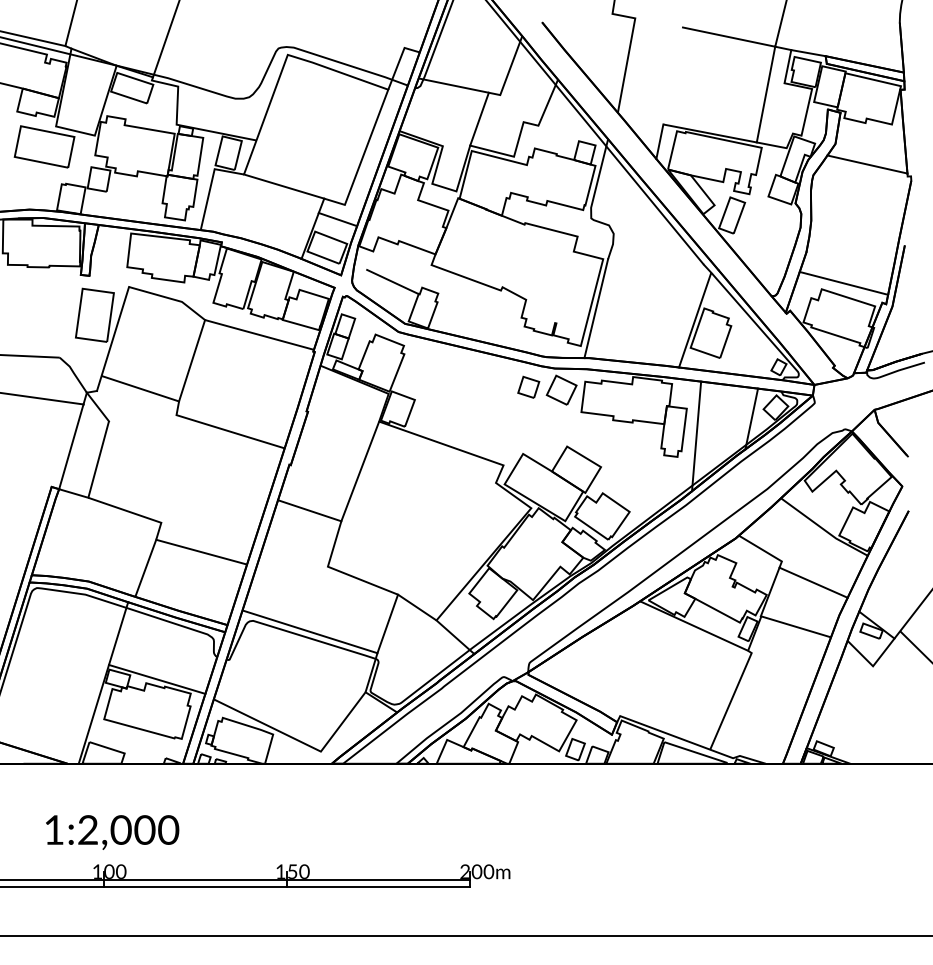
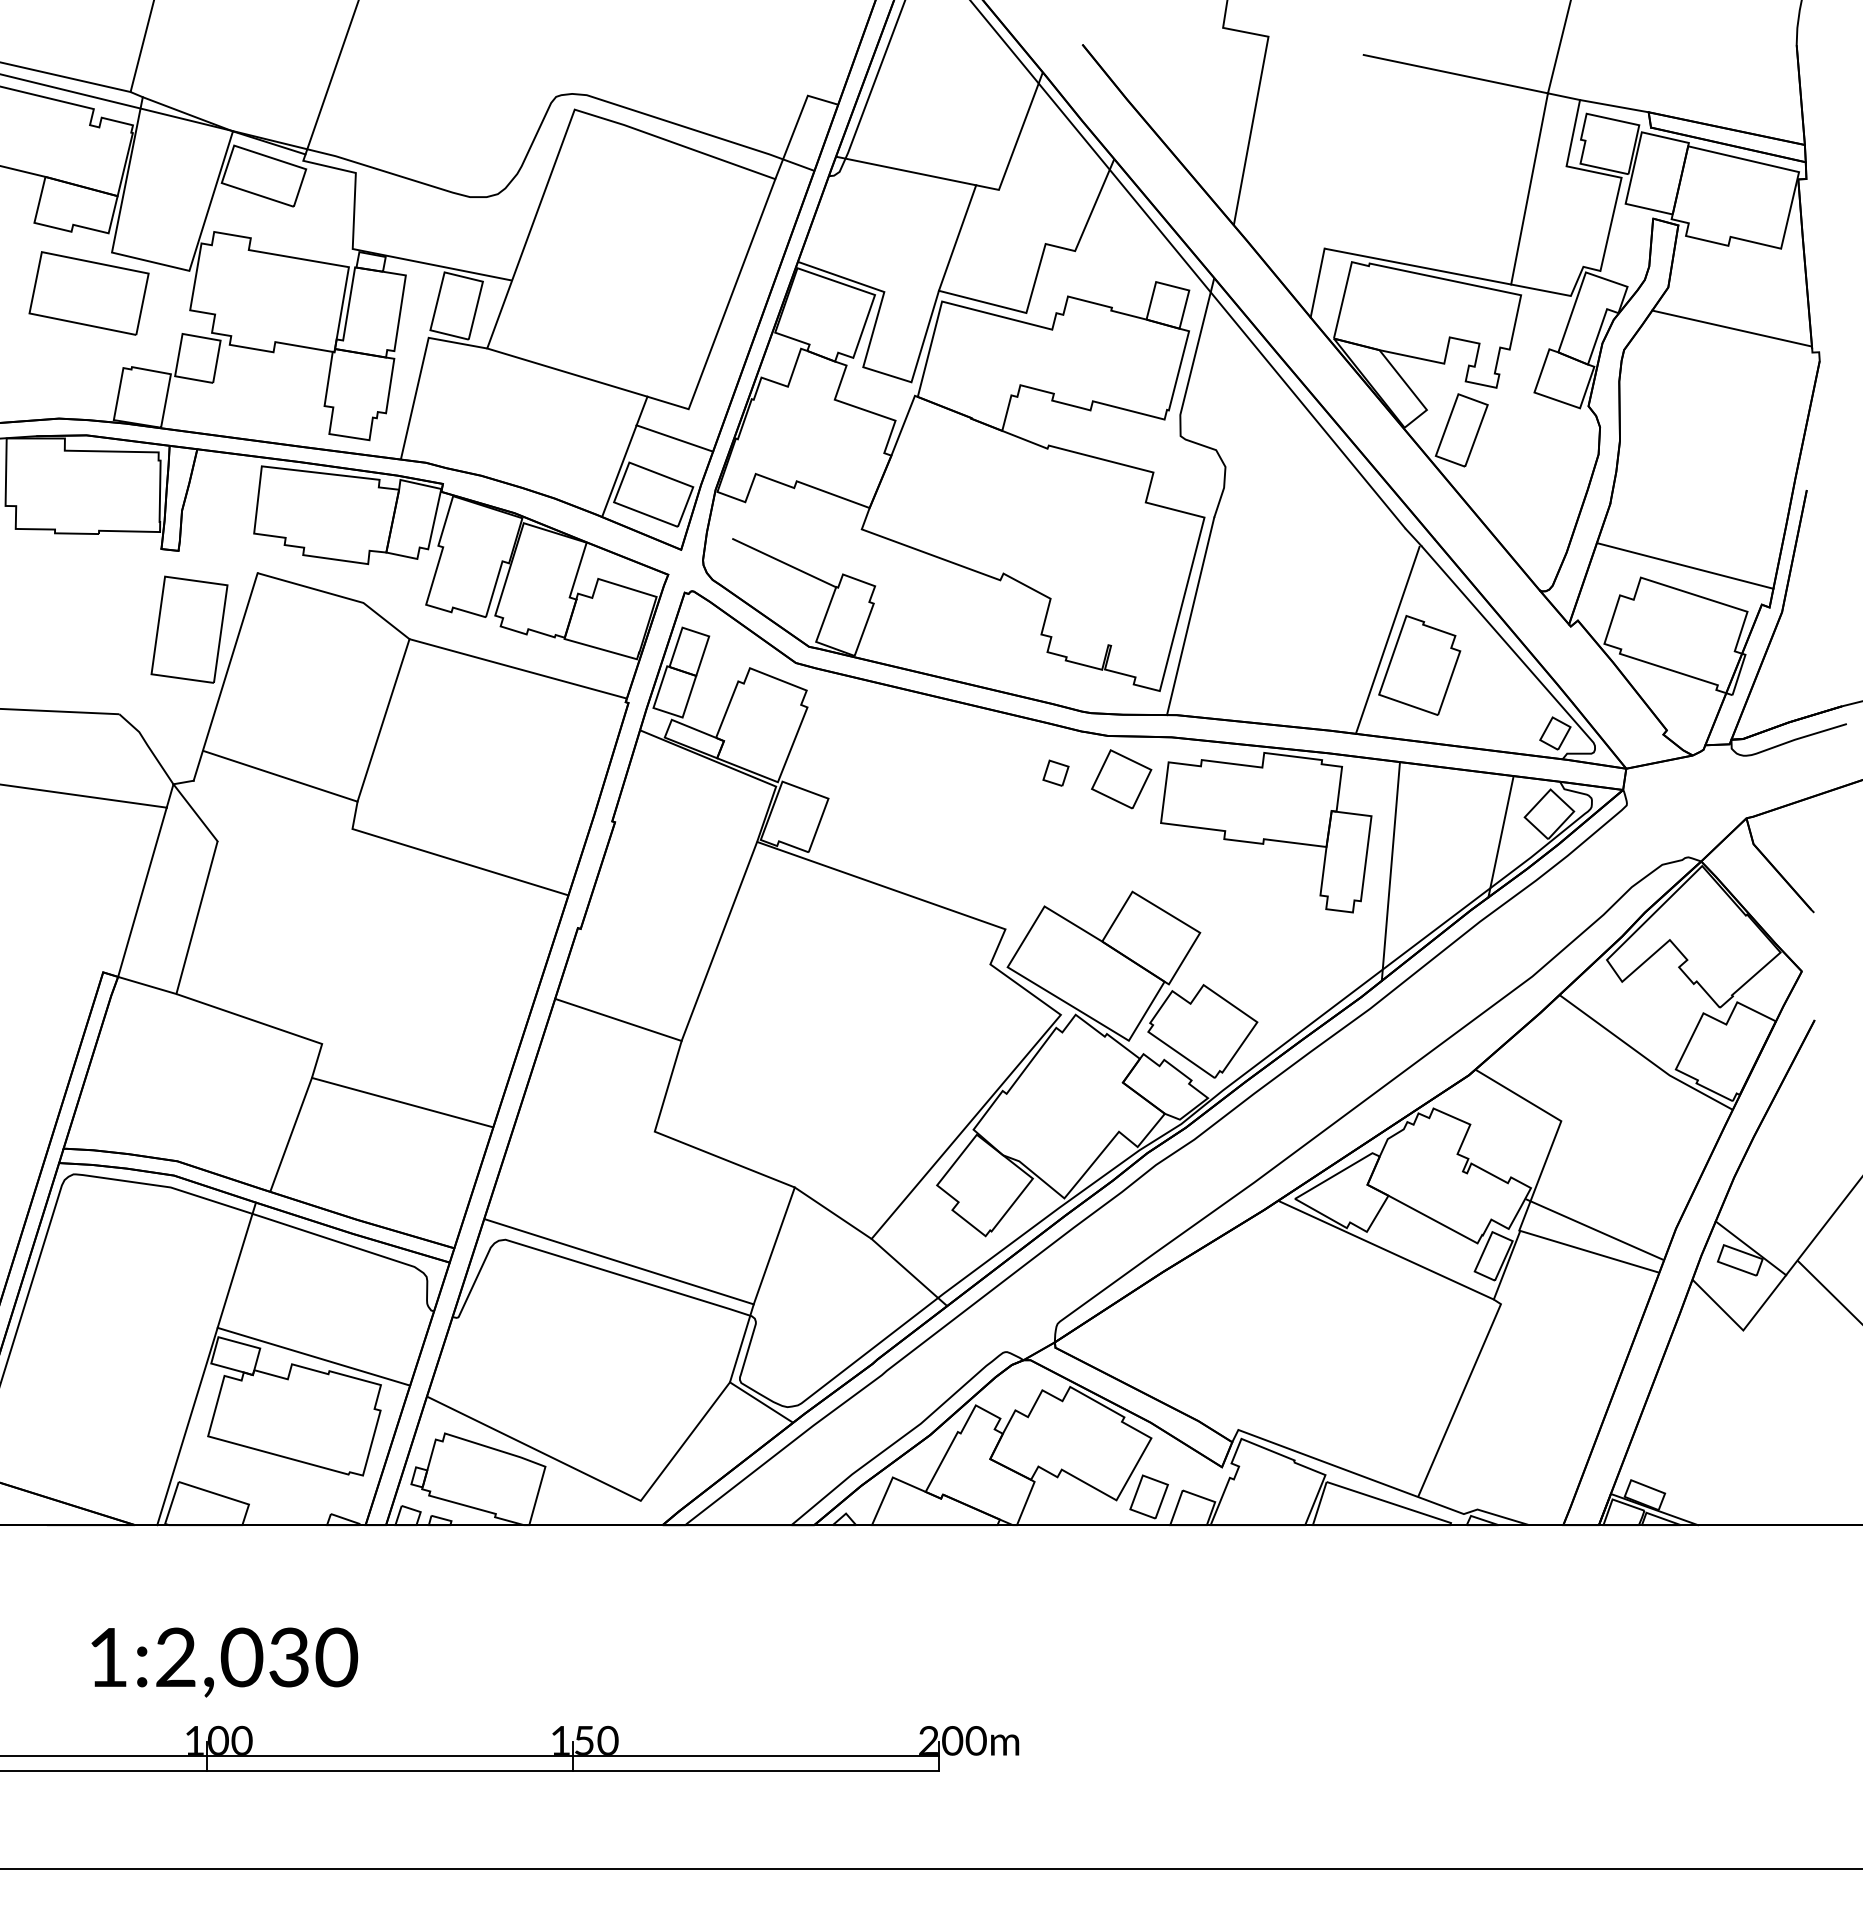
part: (528, 386) -> (1055, 771), size x0.6
line: (813, 582) -> (1594, 1229), moved
text: (144, 829) -> (288, 1656), 1:2,000 -> 1:2,030

